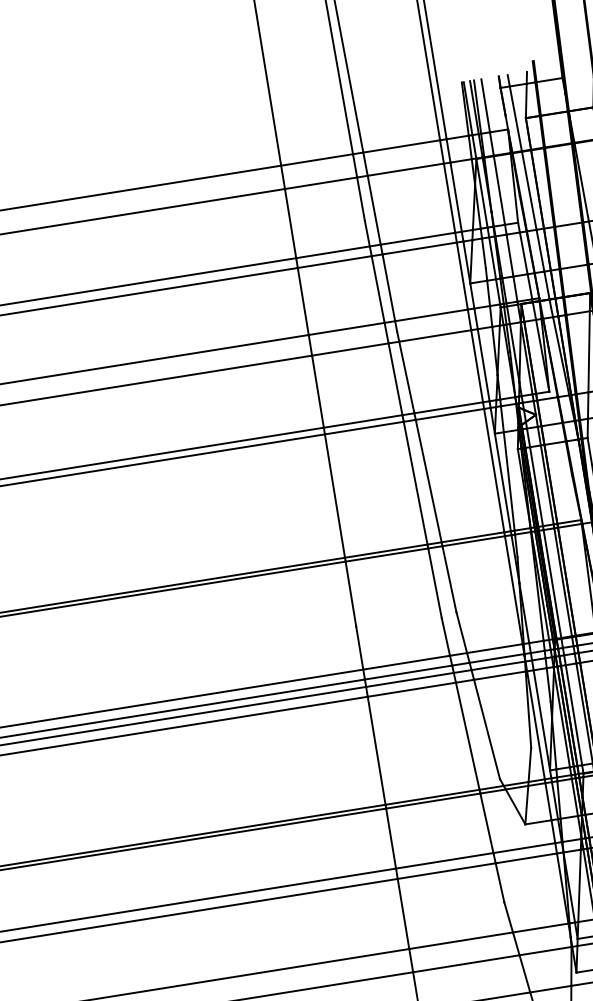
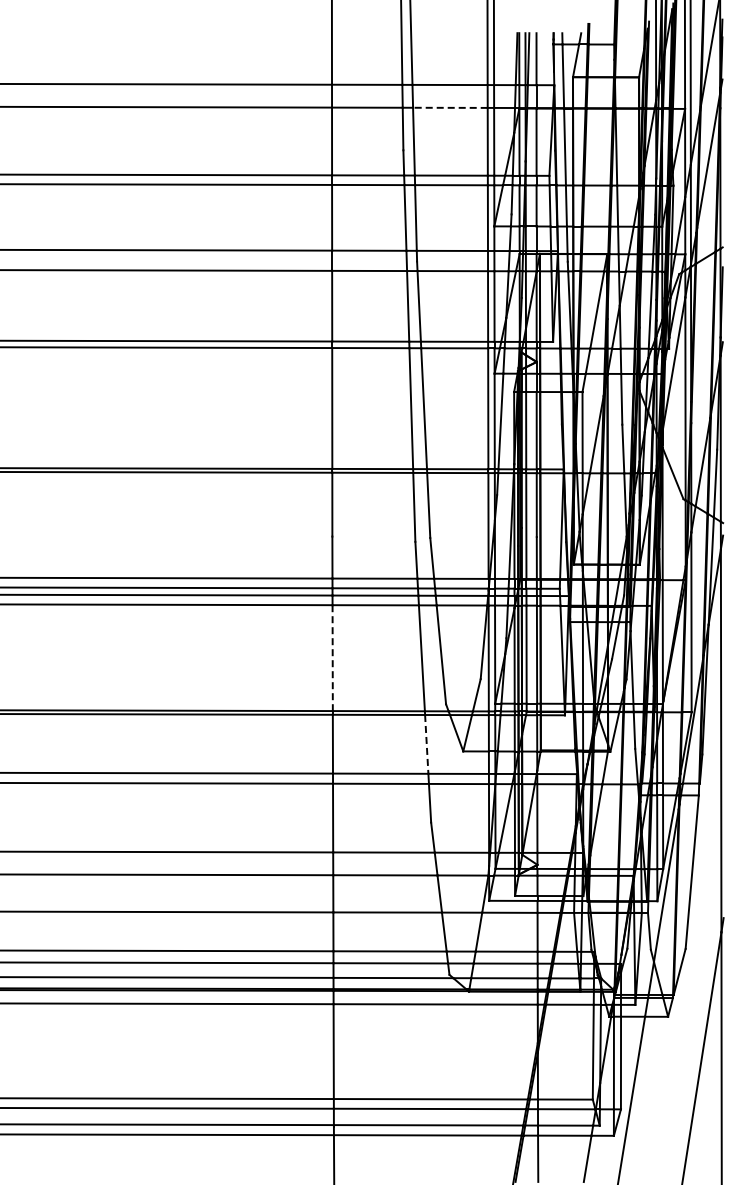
line: (404, 169) -> (449, 107), solid -> dashed
line: (376, 751) -> (332, 658), solid -> dashed
line: (486, 823) -> (426, 744), solid -> dashed

